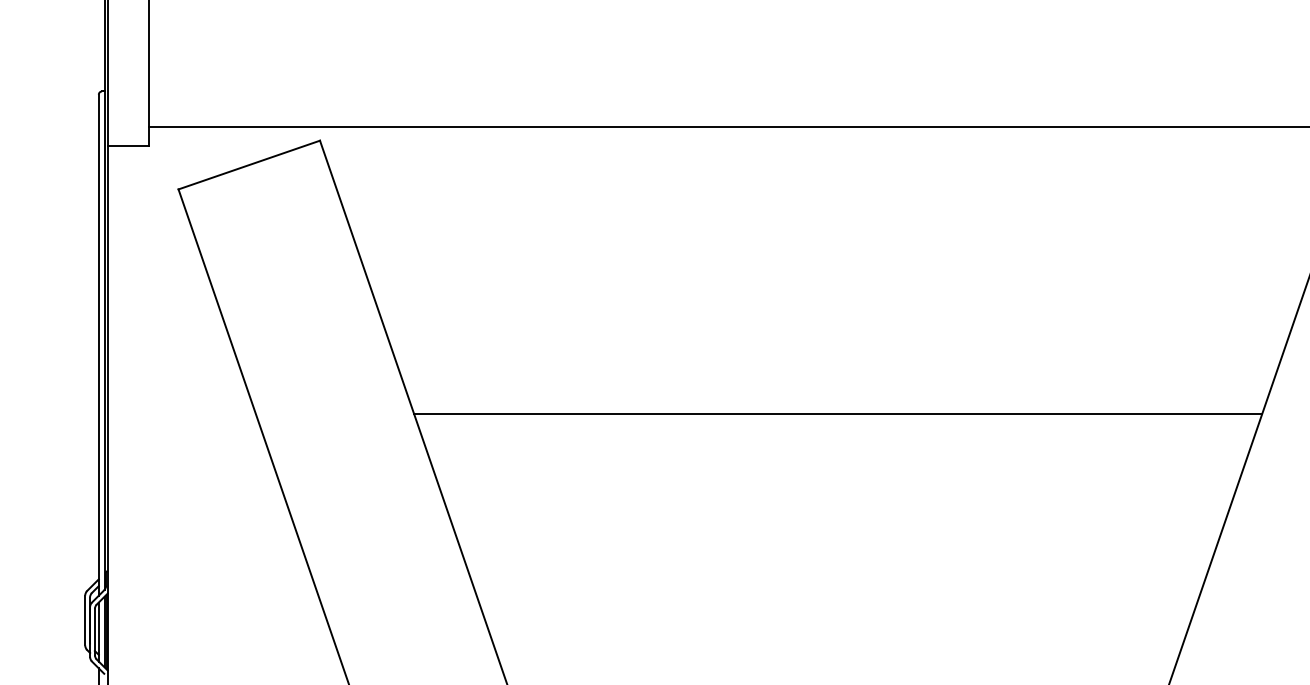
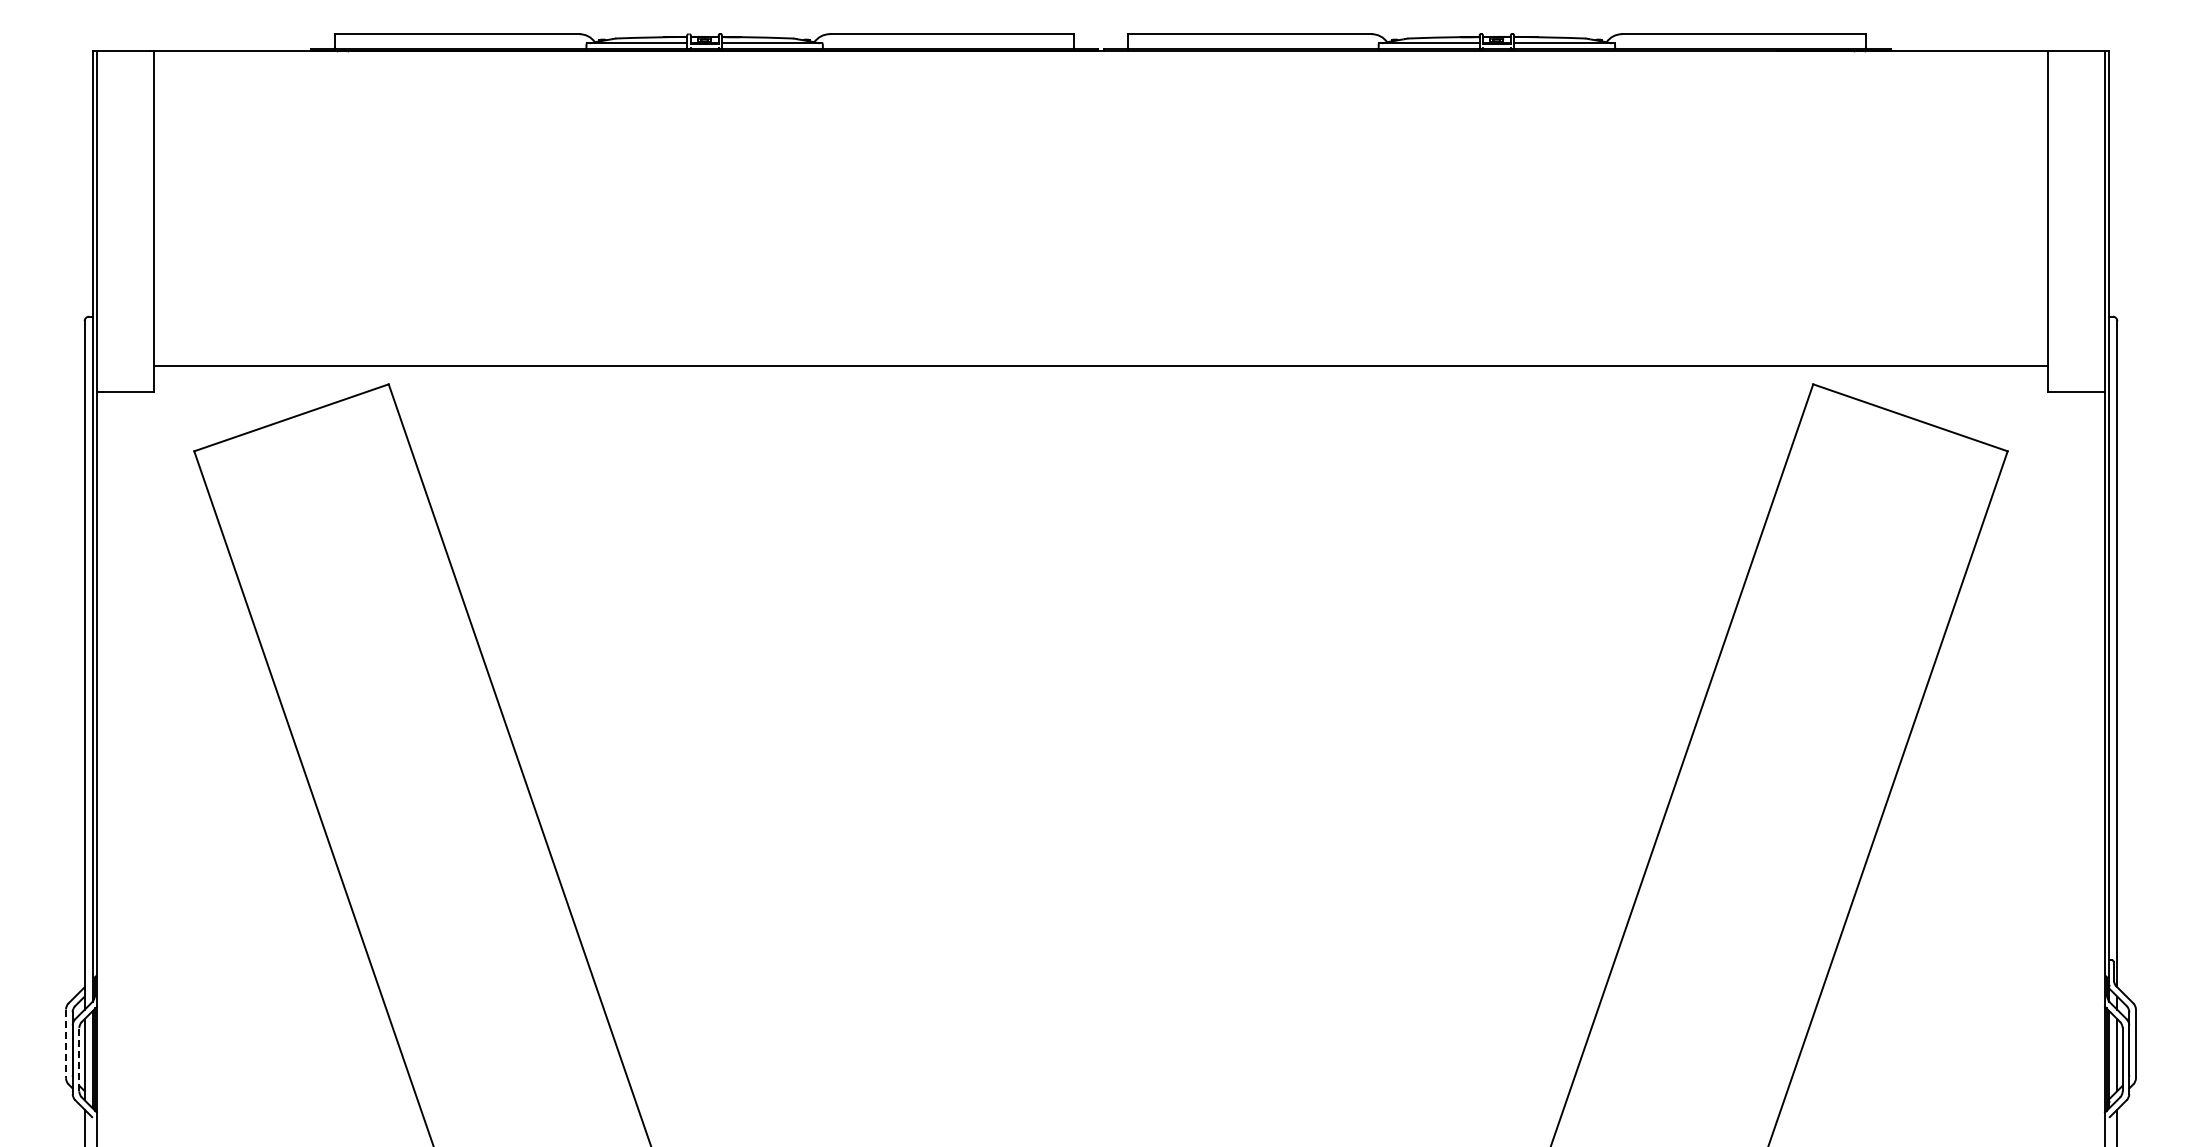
line: (837, 413) -> (1100, 759), removed
line: (85, 620) -> (66, 1044), solid -> dashed
line: (95, 631) -> (79, 1059), solid -> dashed

